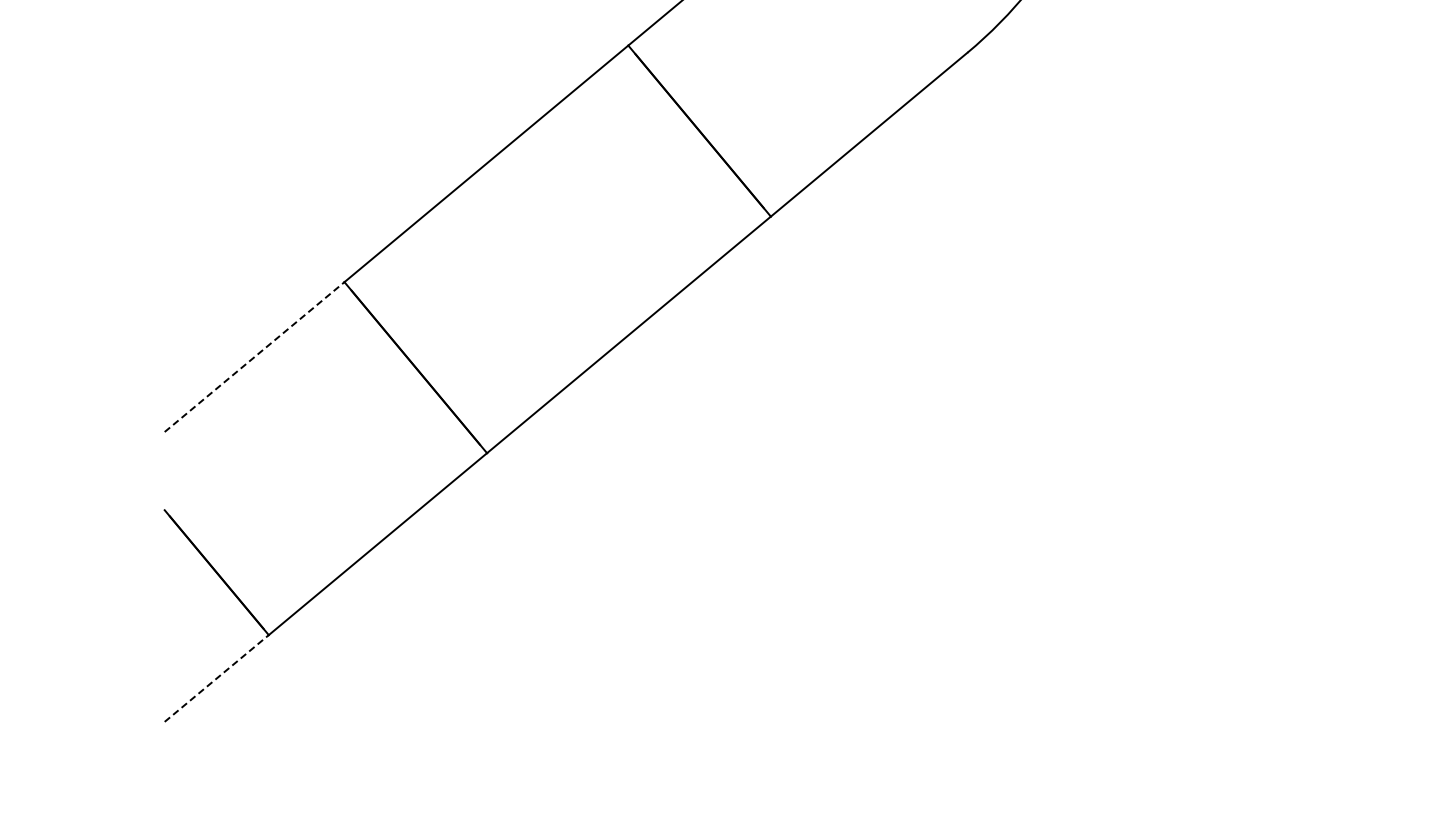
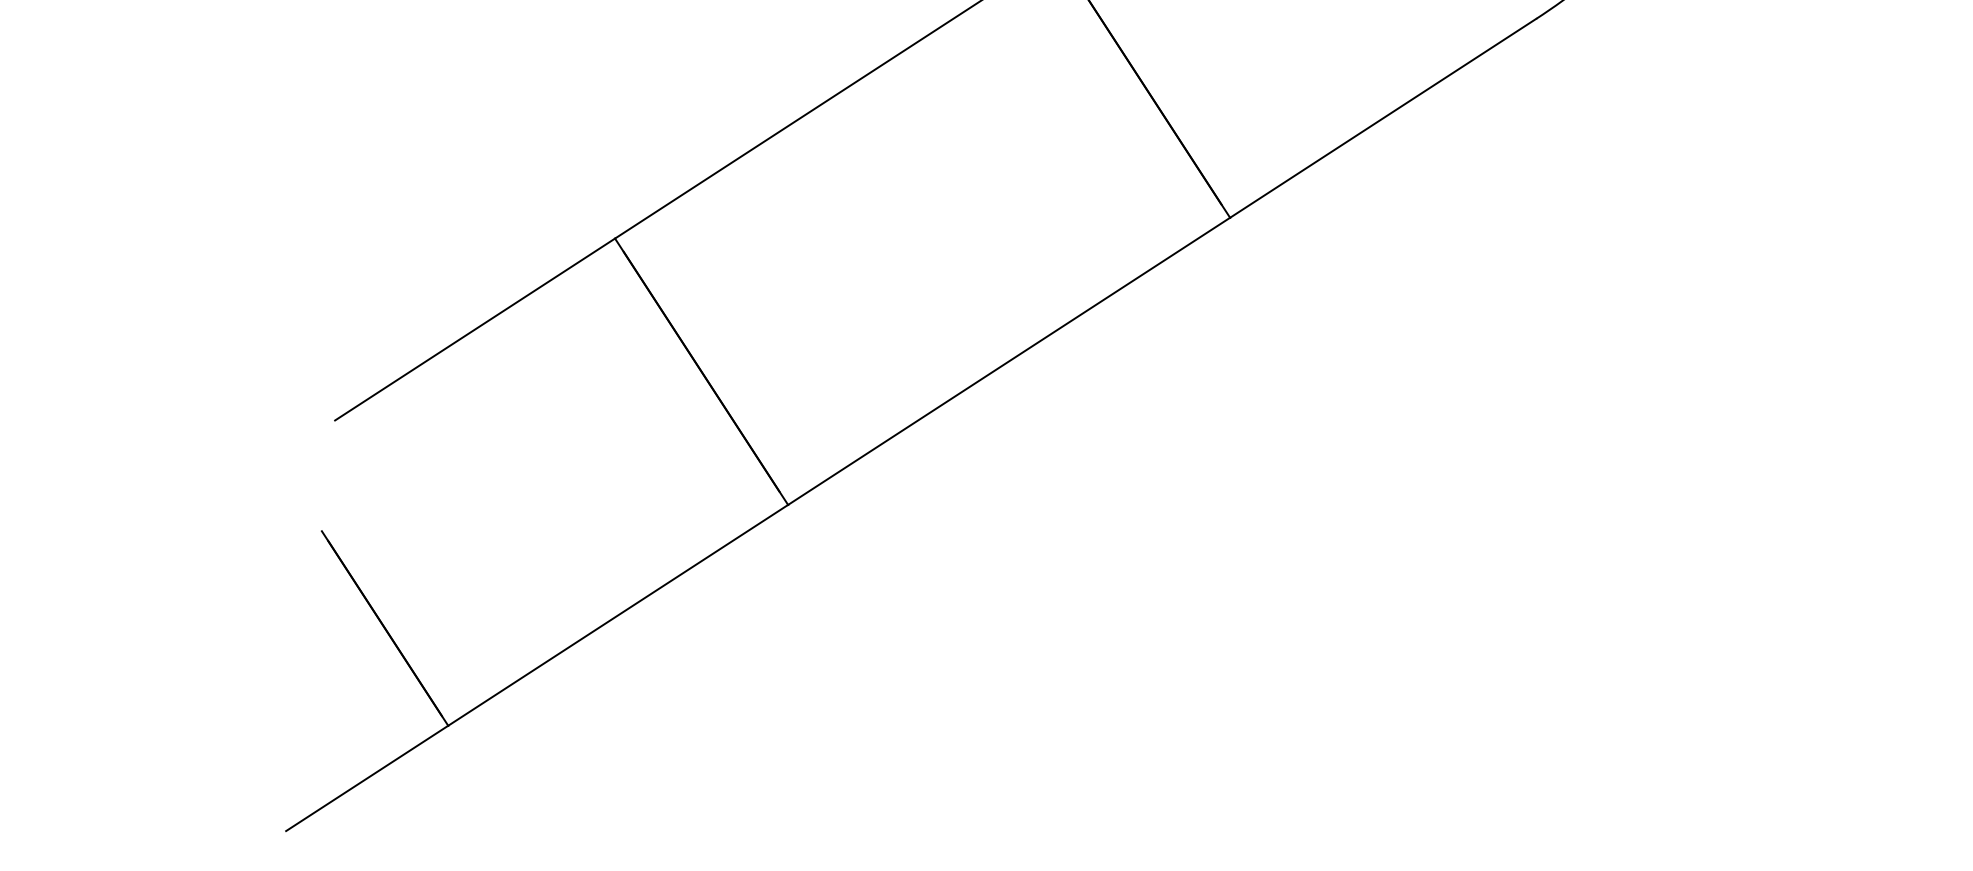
line: (254, 356) -> (475, 328), dashed -> solid
line: (216, 678) -> (366, 778), dashed -> solid

